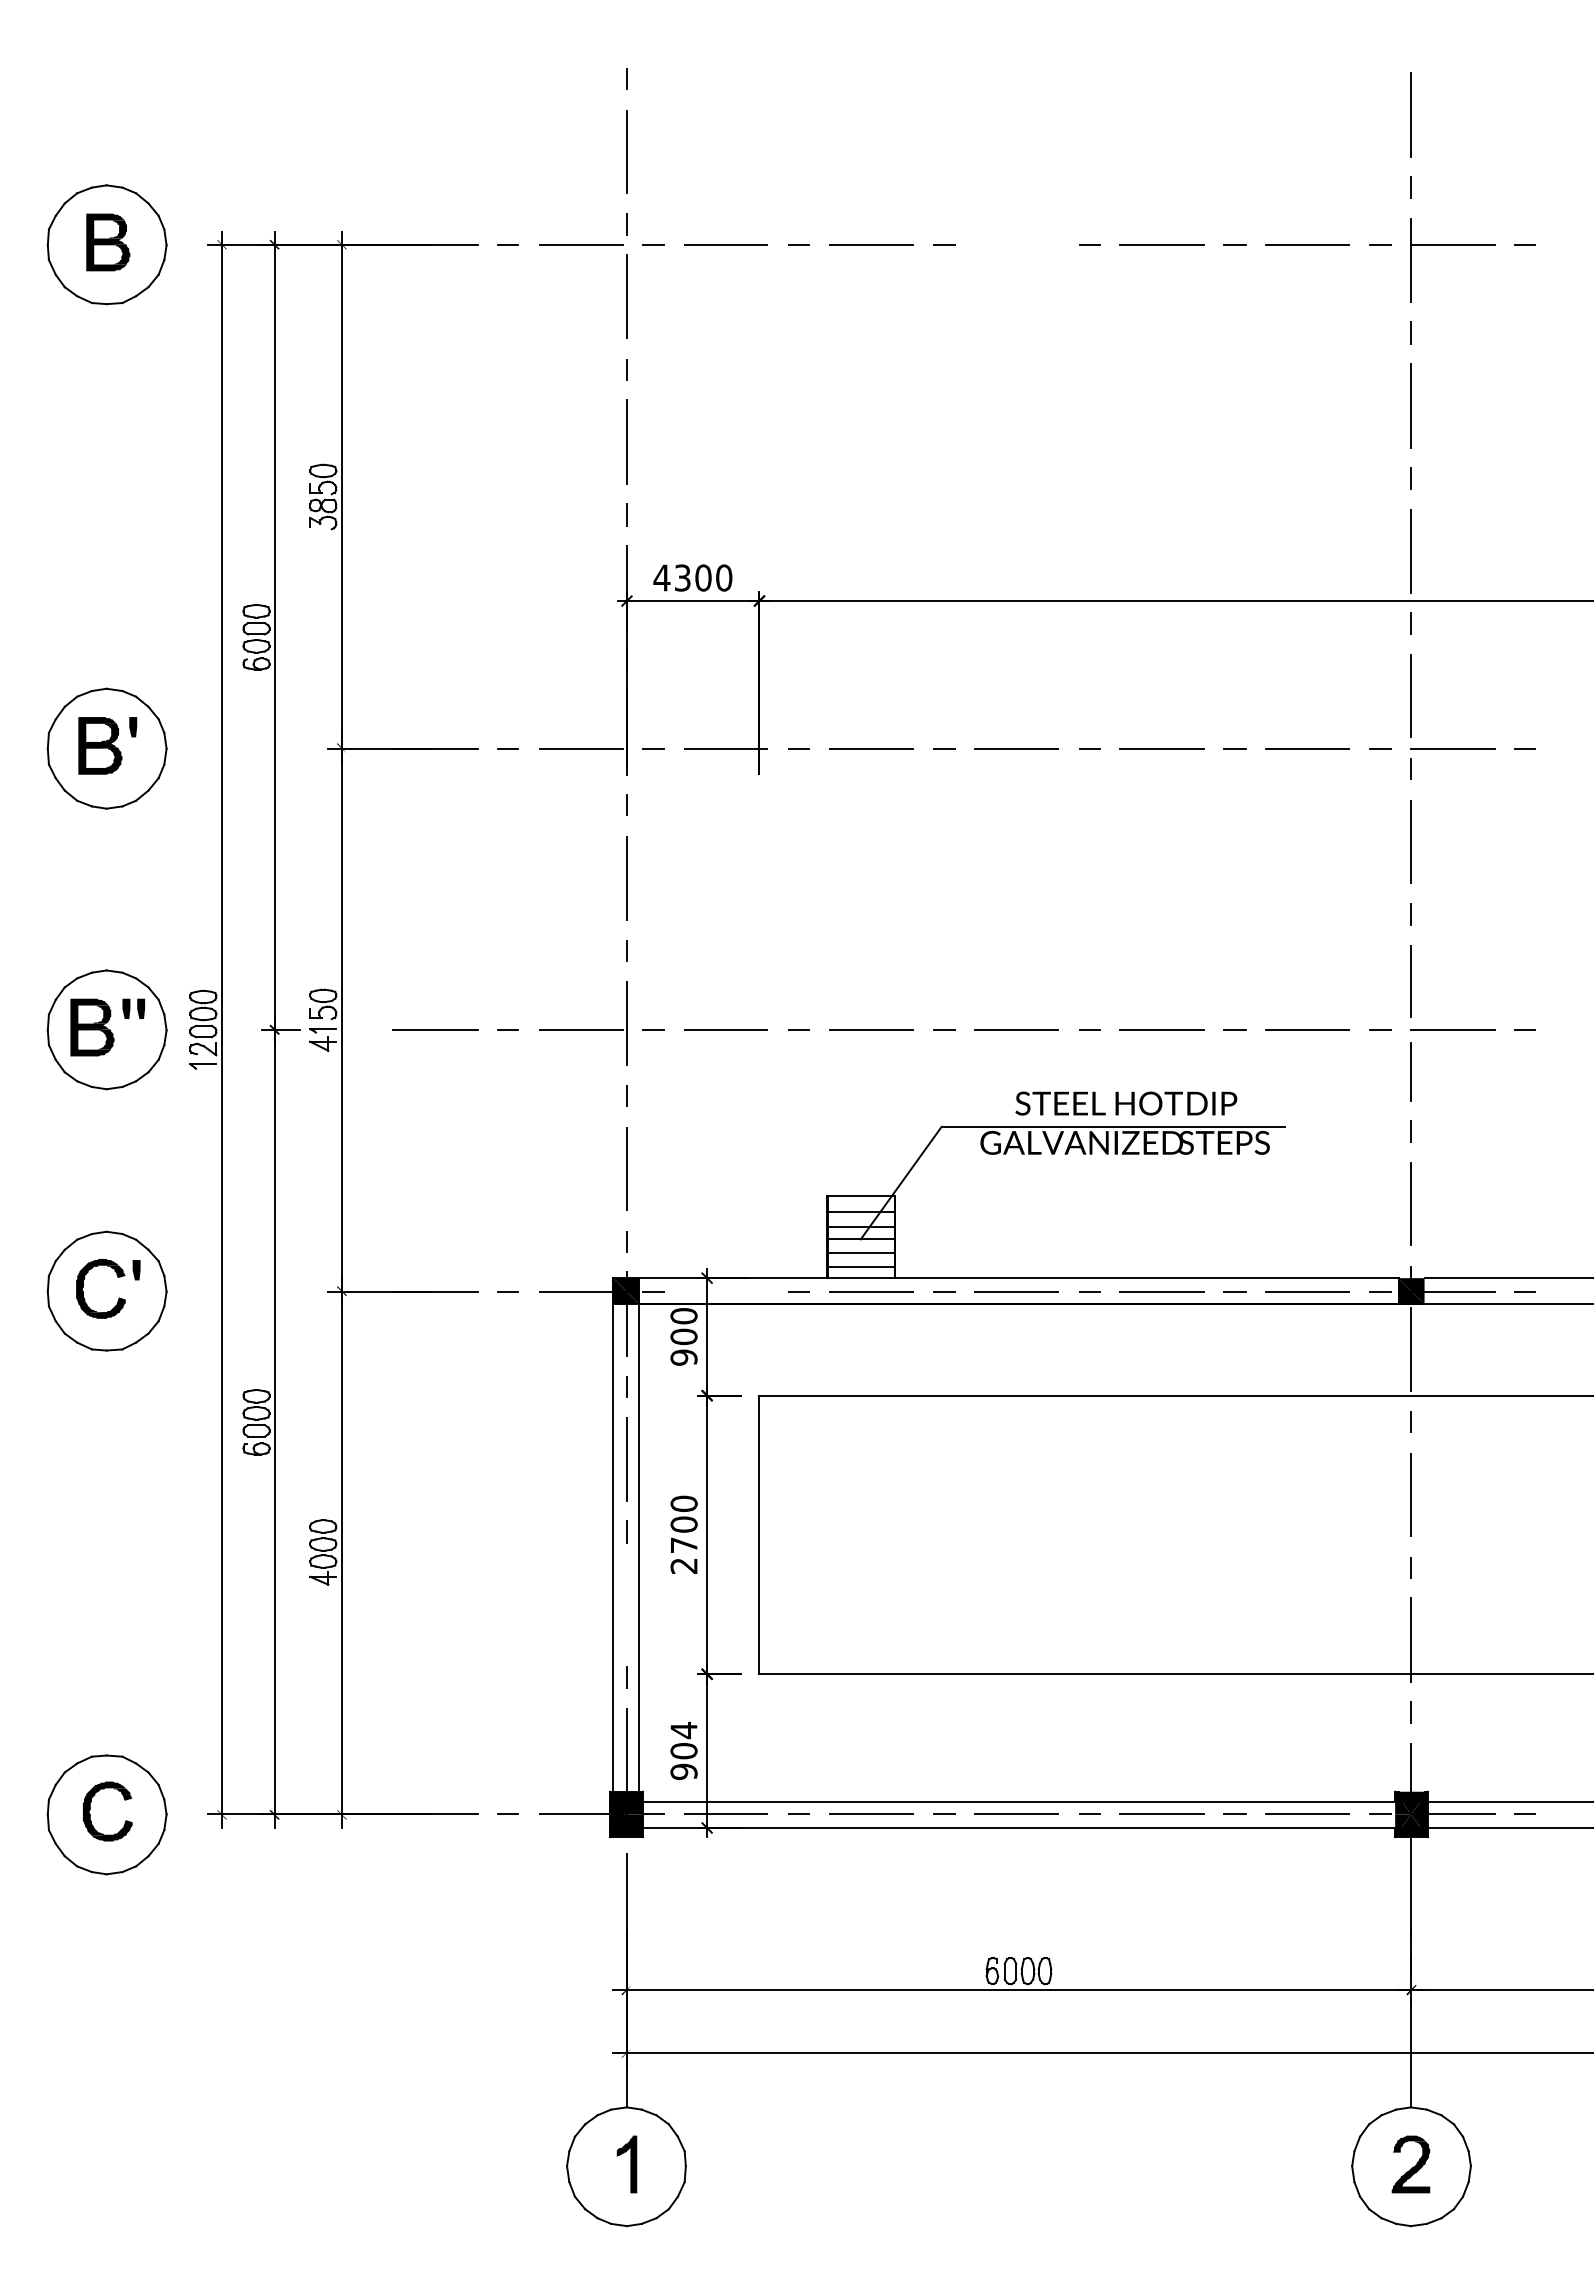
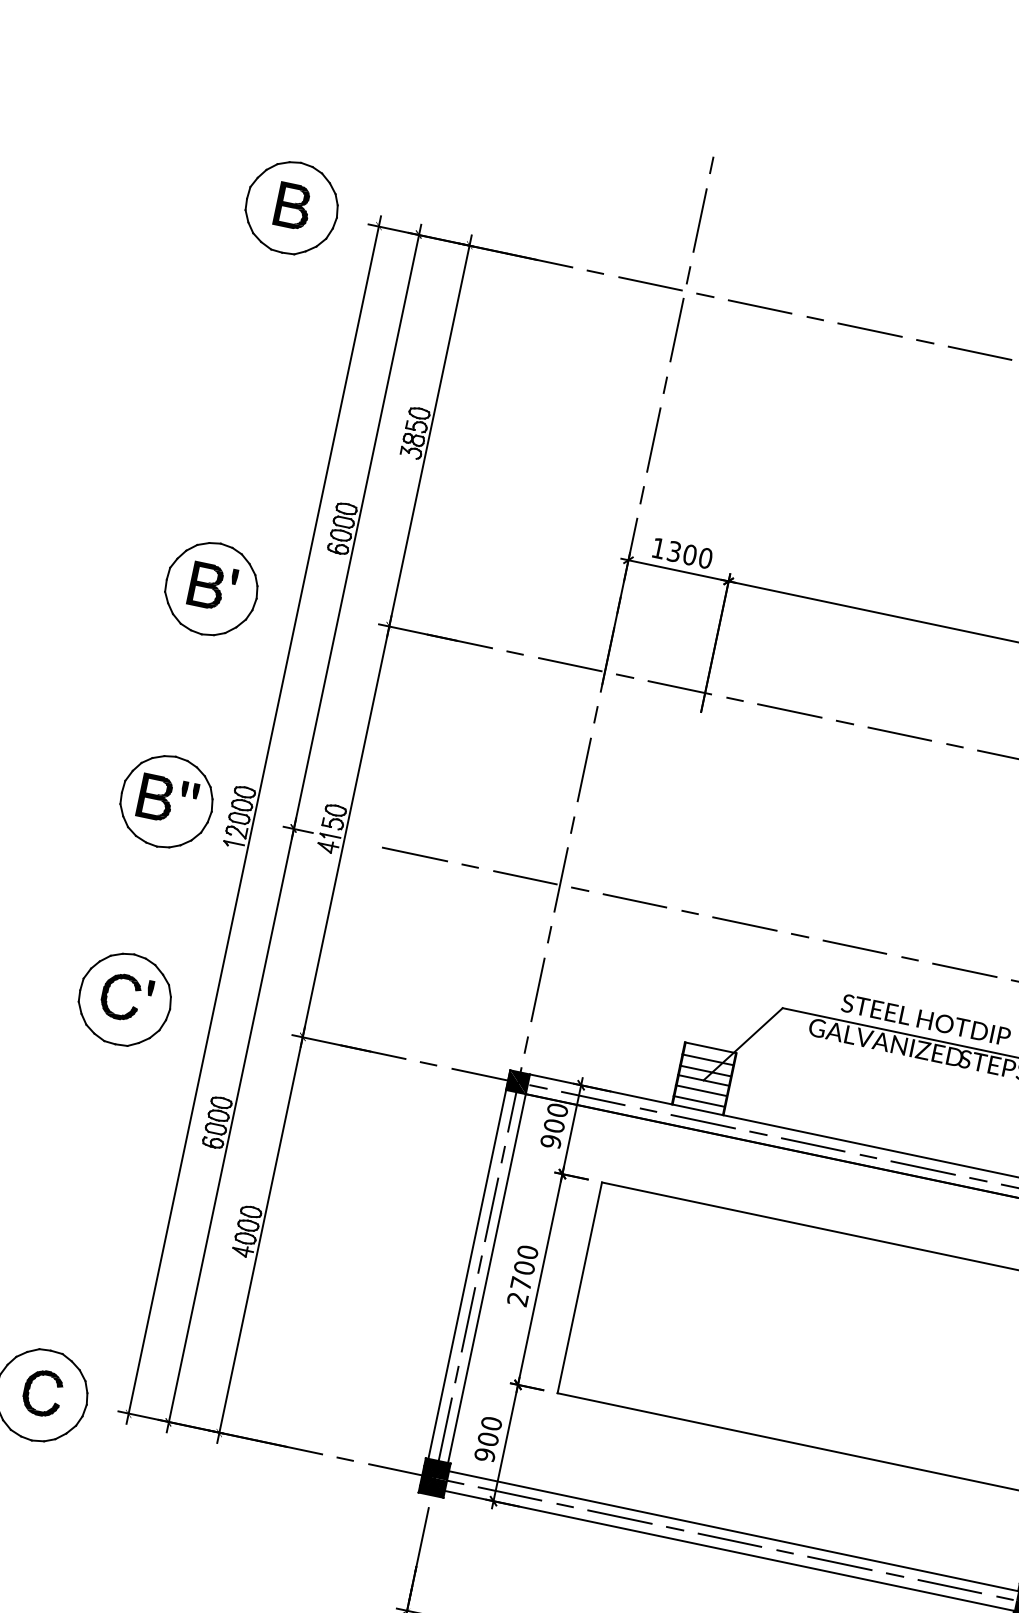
line: (1016, 245) -> (979, 353), added
text: (661, 577) -> (658, 547), 4300 -> 1300
line: (725, 1291) -> (592, 1098), added
line: (627, 1604) -> (468, 1319), added
text: (683, 1730) -> (491, 1423), 904 -> 900

